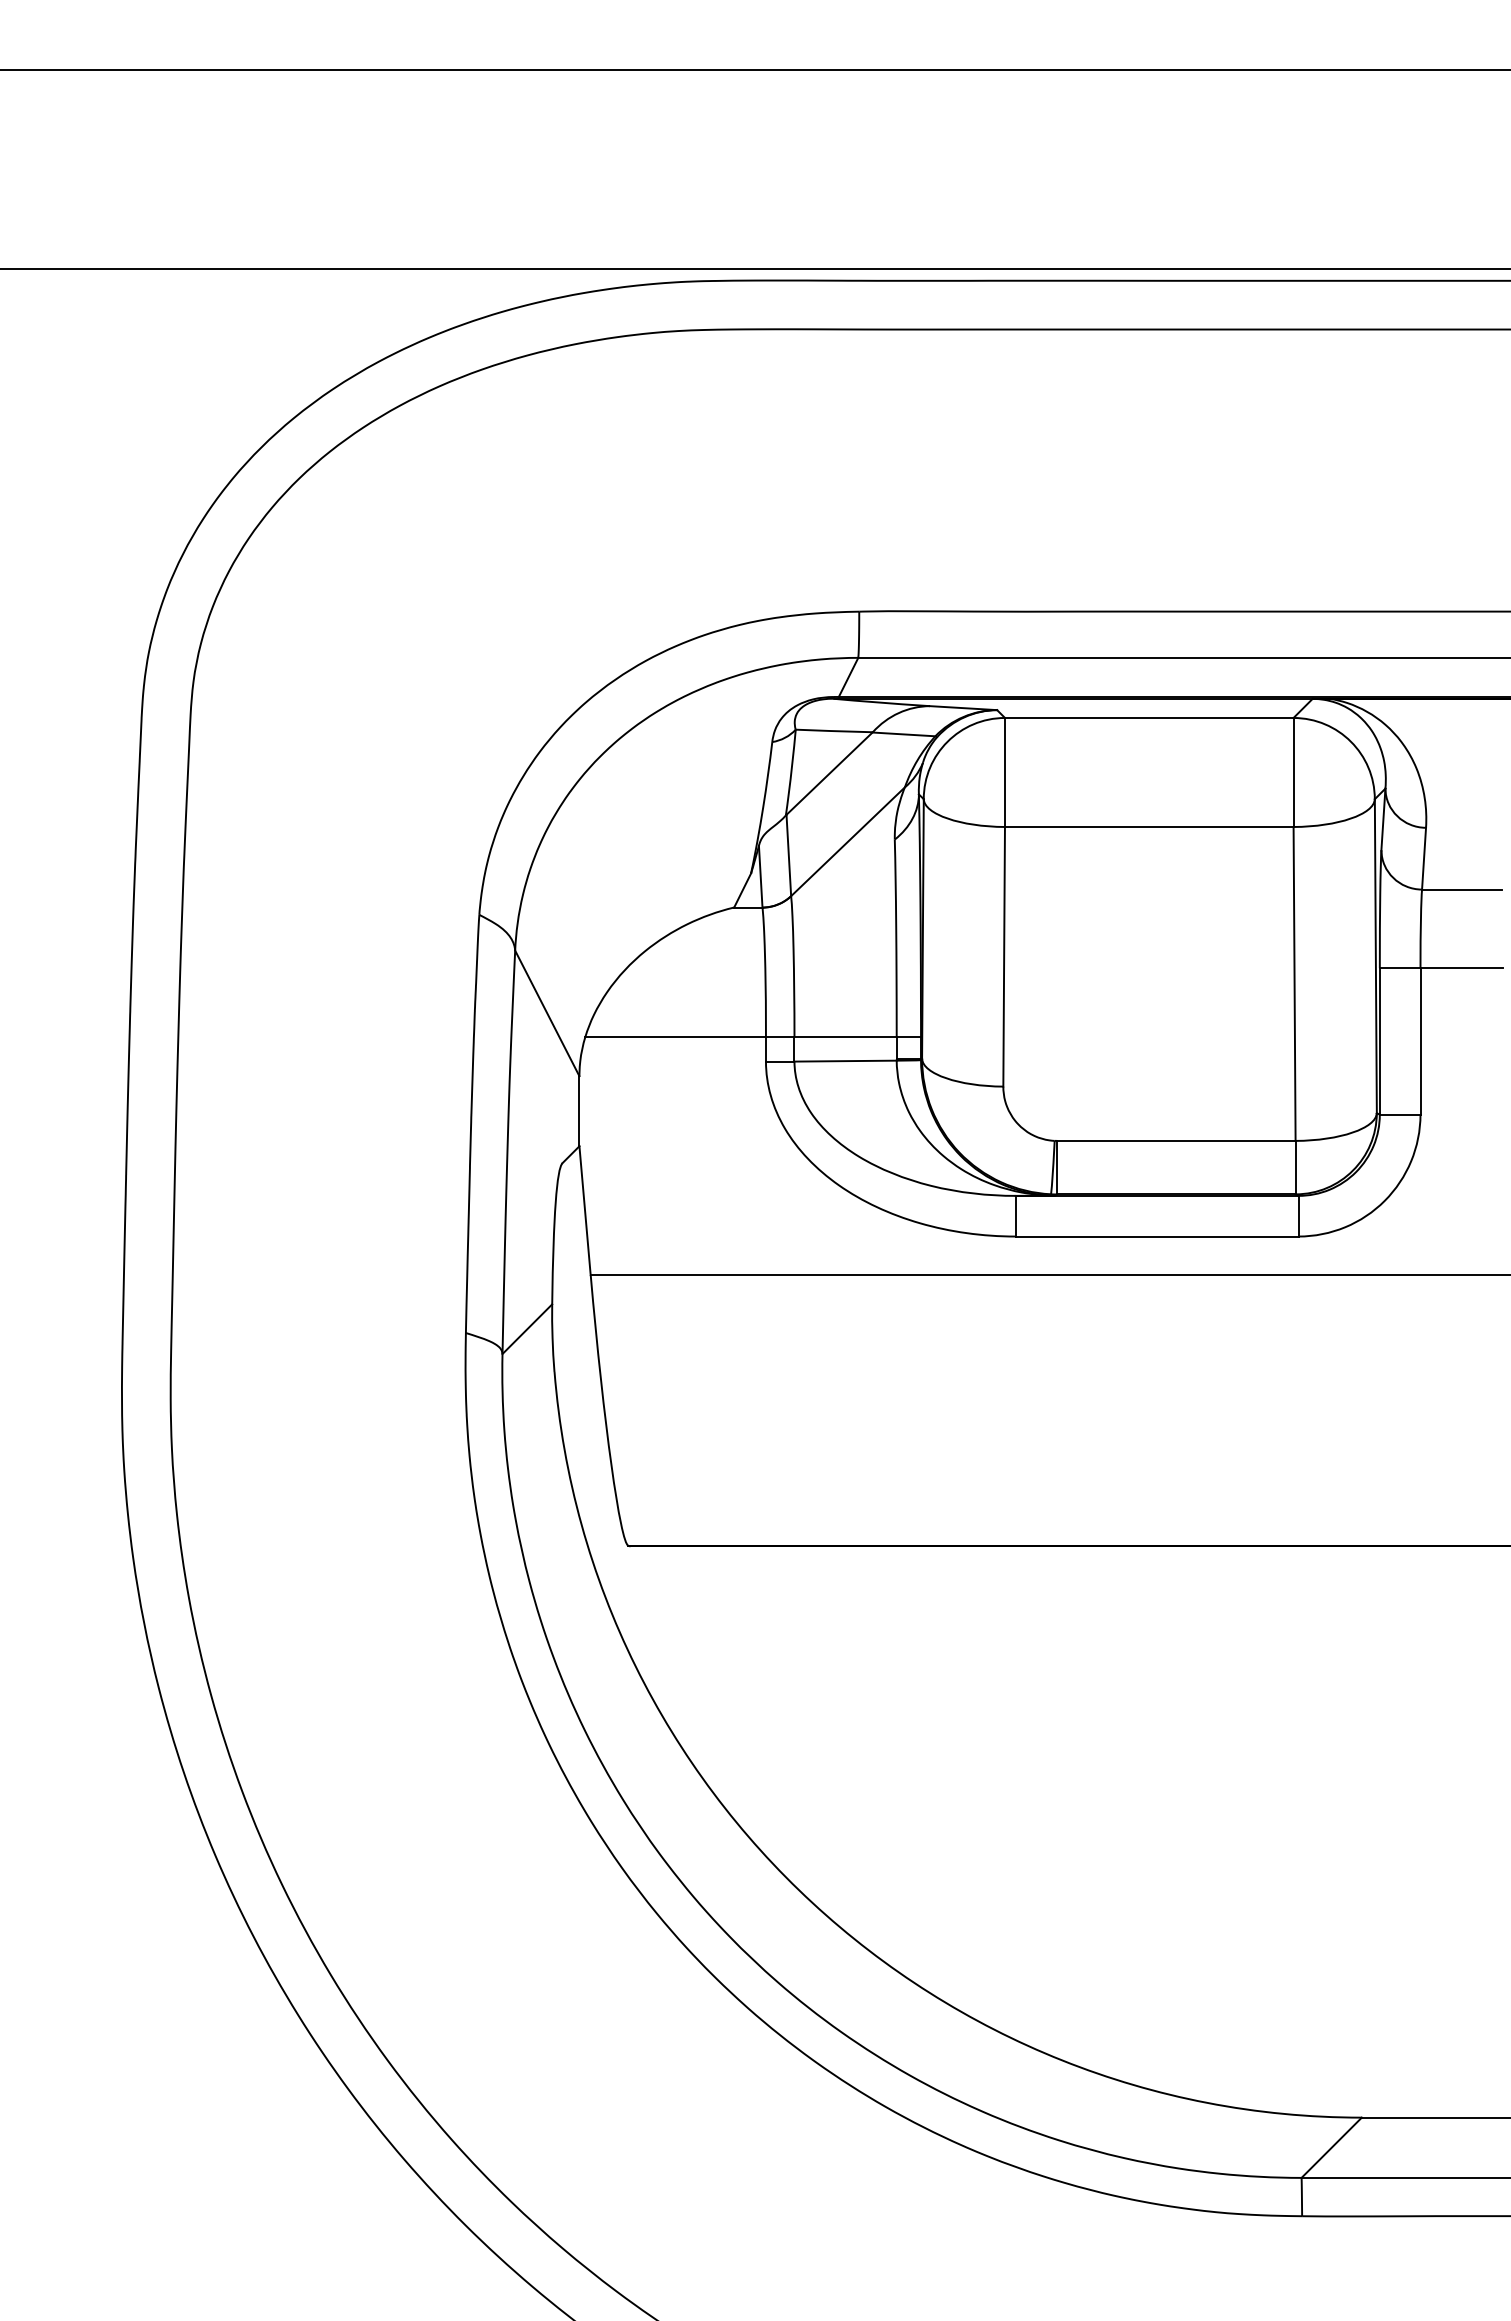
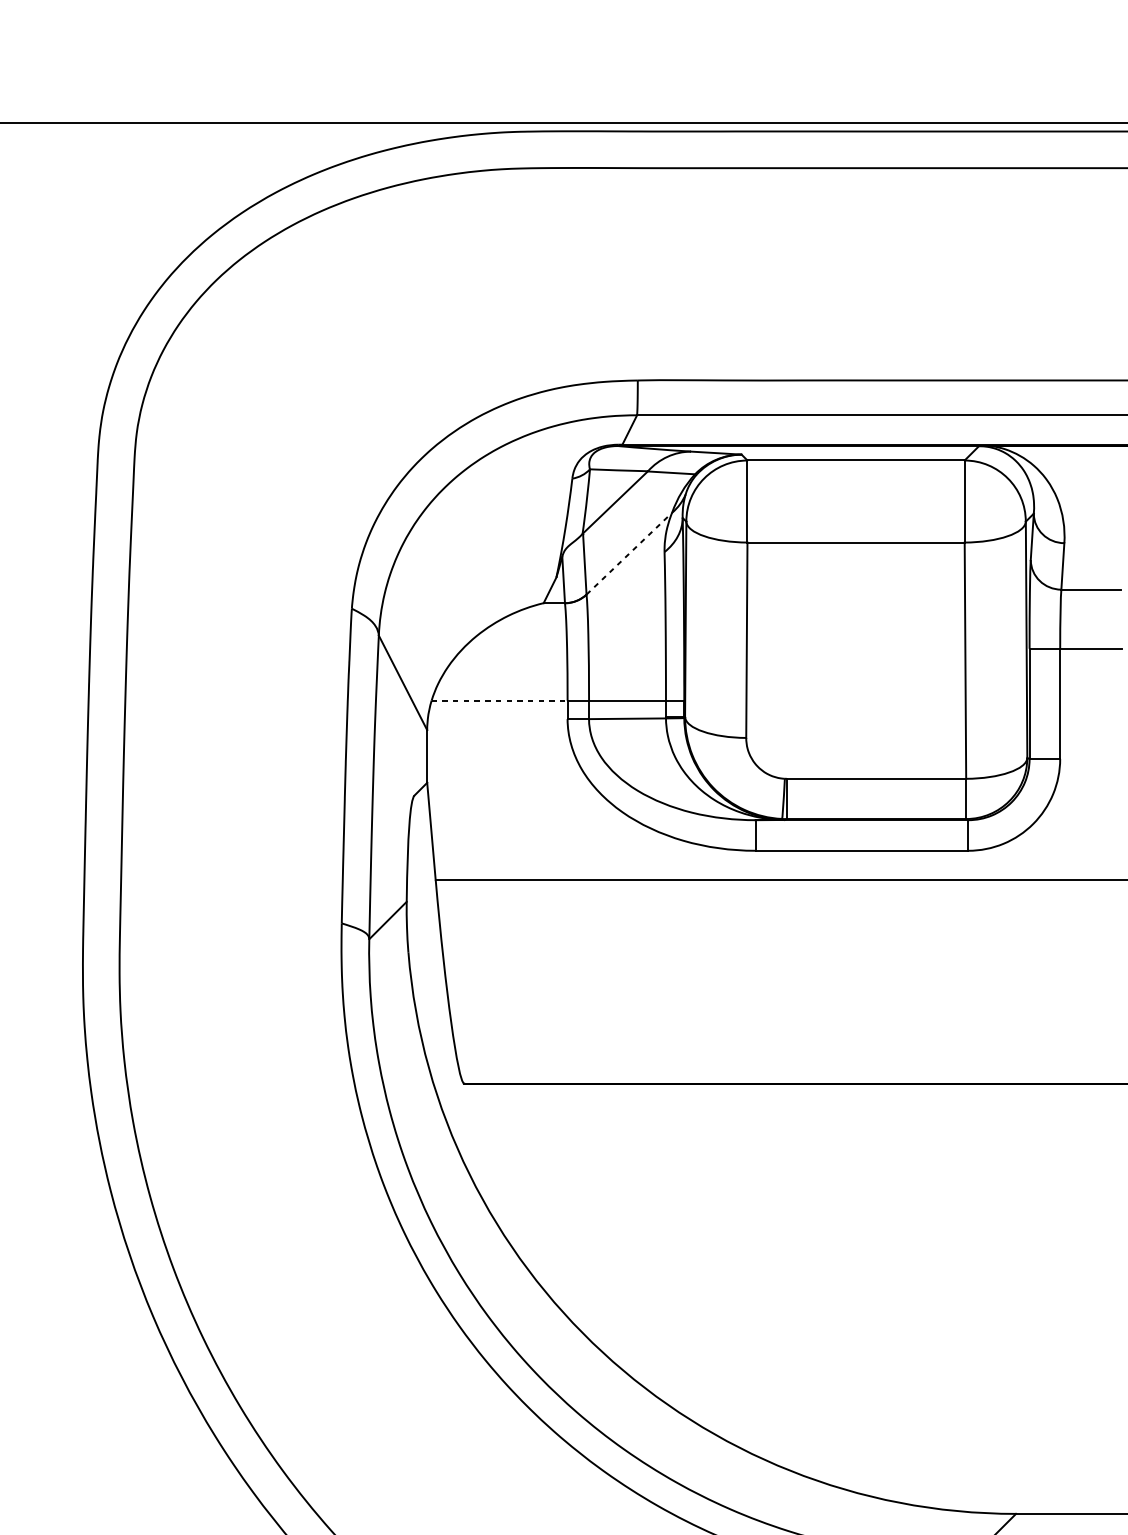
line: (848, 841) -> (629, 553), solid -> dashed
line: (676, 1037) -> (500, 700), solid -> dashed

